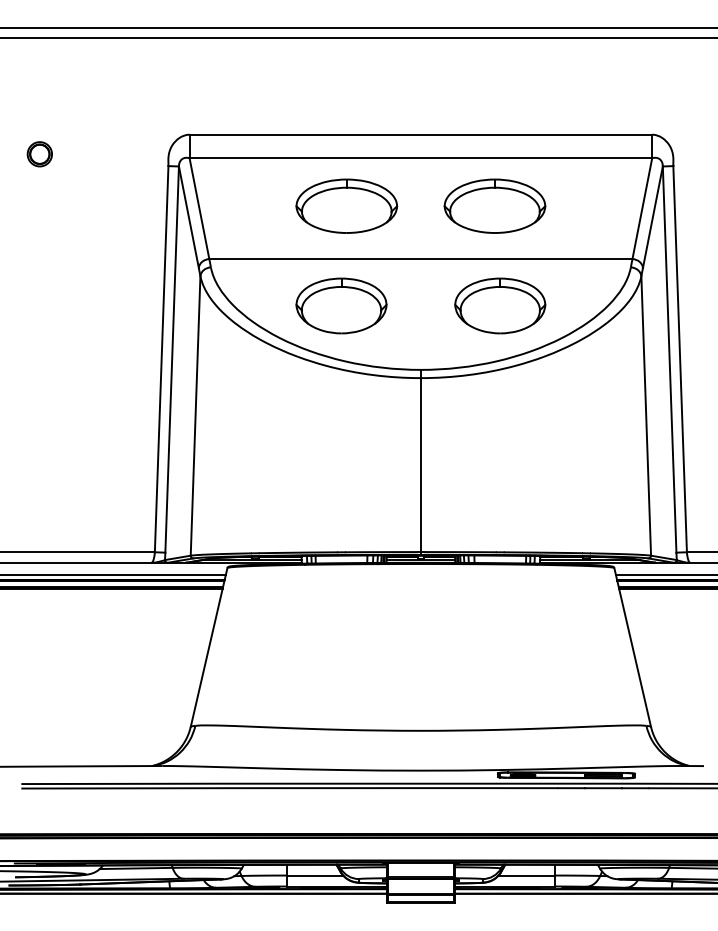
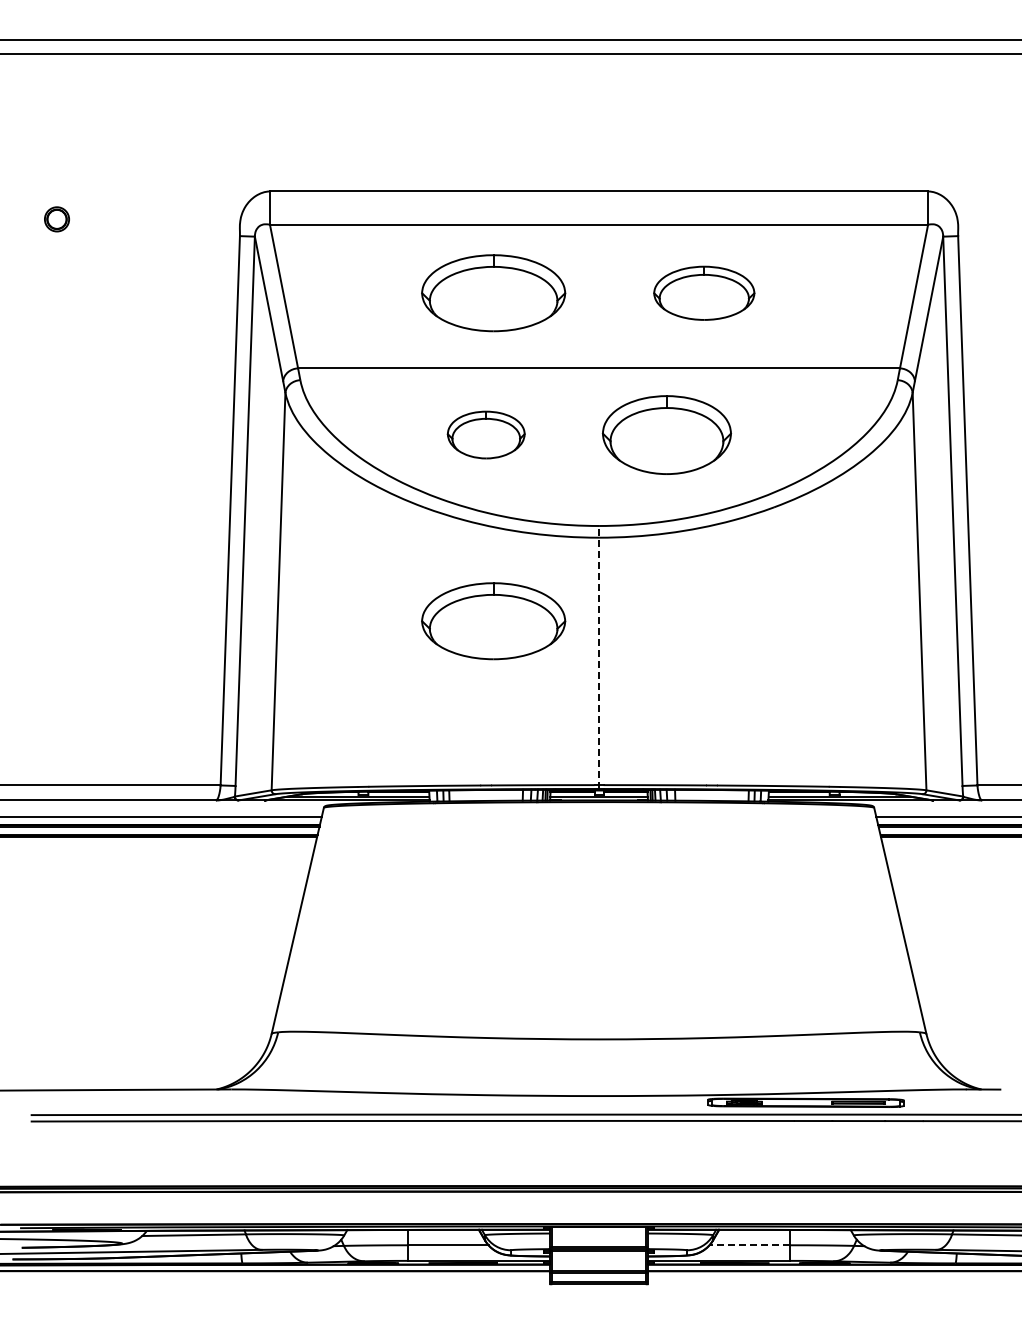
part: (39, 154) -> (56, 219), size x0.7
part: (494, 206) -> (703, 293), size x0.7
part: (341, 305) -> (486, 434), size x0.6
part: (499, 305) -> (666, 434), moved
part: (346, 437) -> (493, 621), added
line: (421, 462) -> (599, 657), solid -> dashed
line: (526, 875) -> (749, 1245), solid -> dashed

